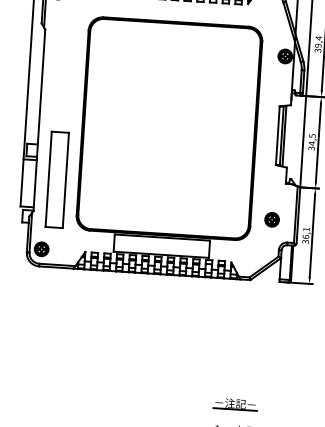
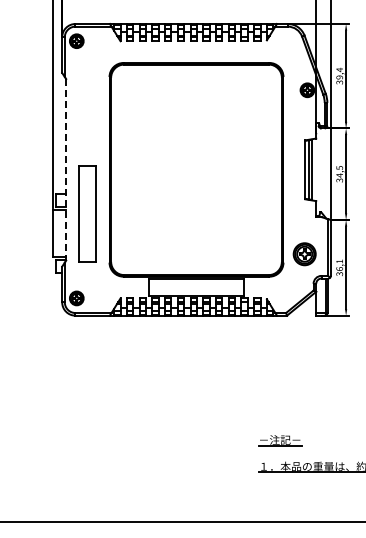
line: (39, 119) -> (66, 169), solid -> dashed
part: (56, 179) -> (87, 213), moved
part: (271, 219) -> (304, 253), size x1.6

